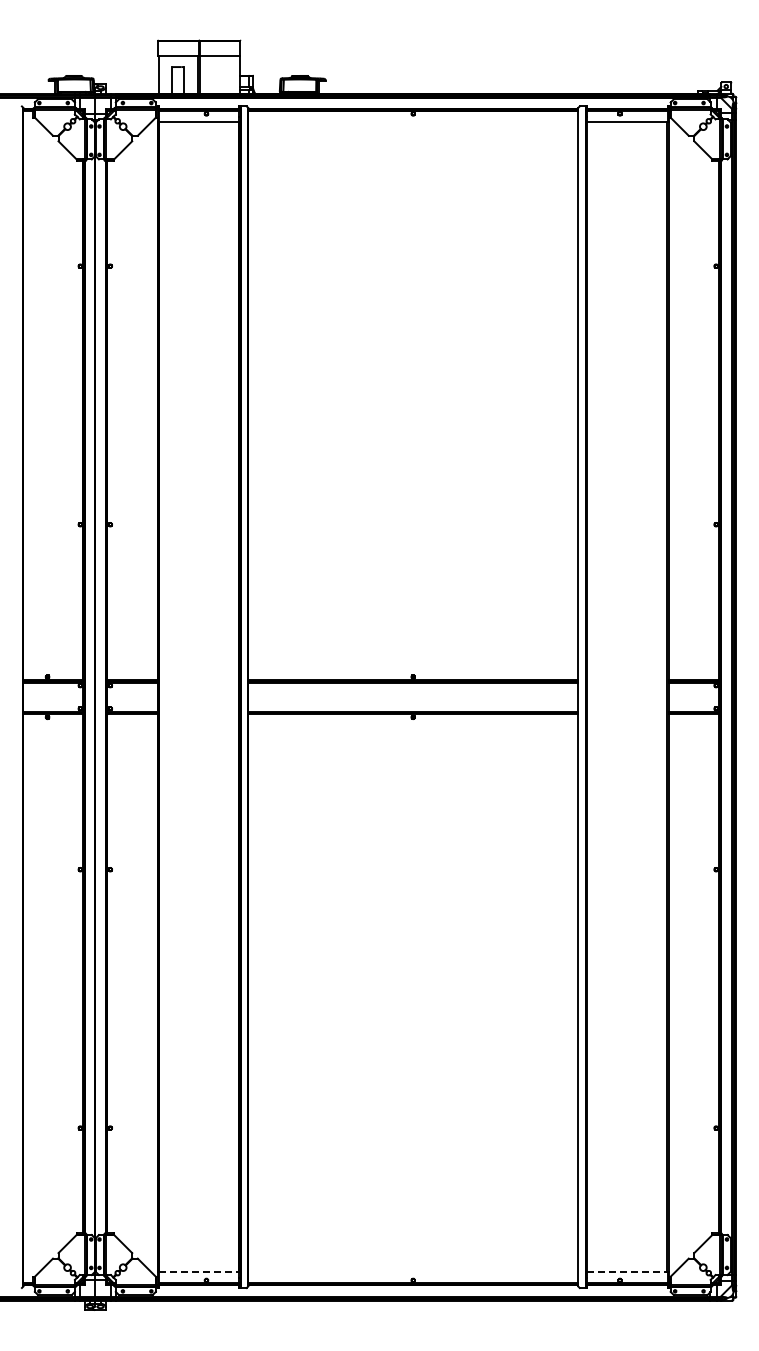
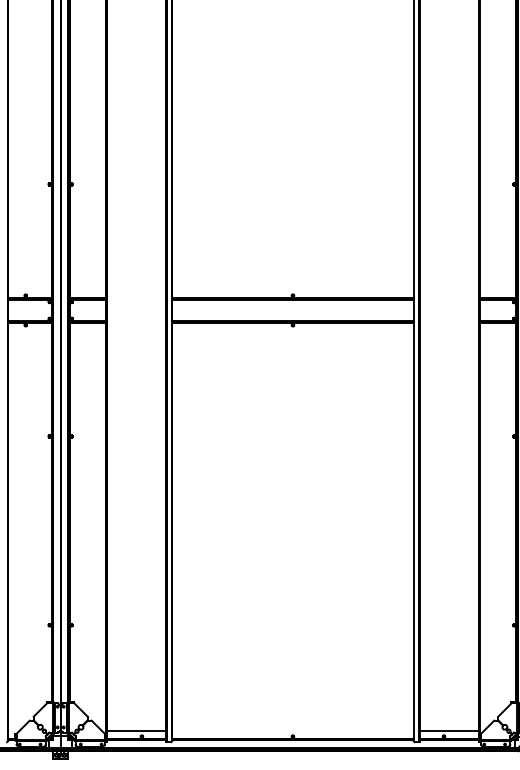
line: (199, 1272) -> (136, 730), dashed -> solid
line: (627, 1272) -> (449, 730), dashed -> solid

